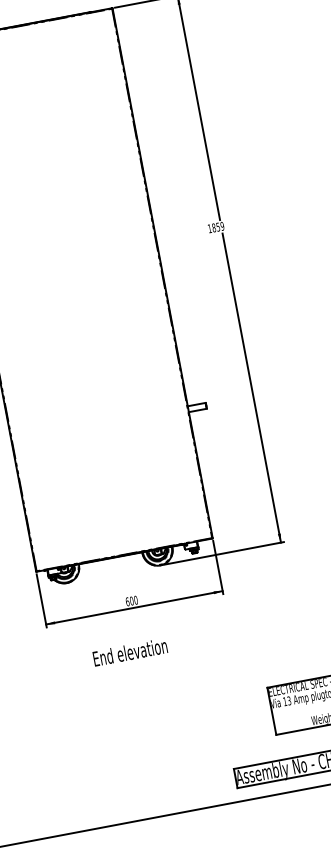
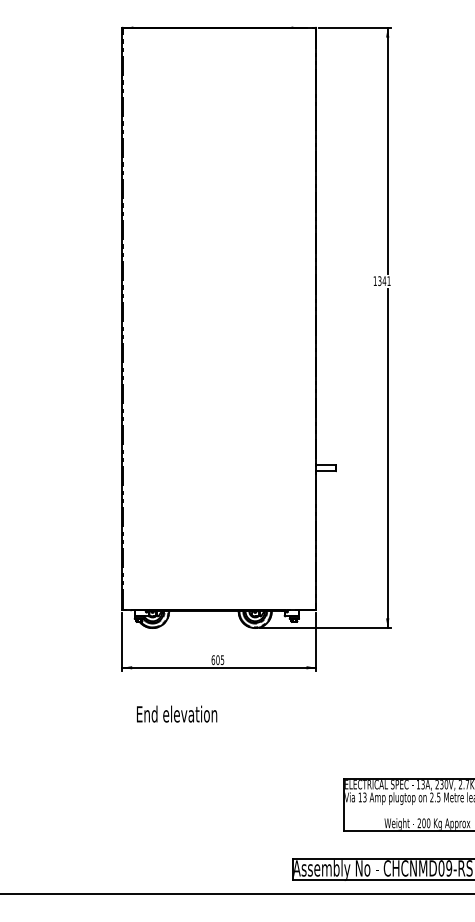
text: (218, 227) -> (384, 281), 1859 -> 1341
text: (135, 599) -> (222, 659), 600 -> 605
text: (130, 651) -> (177, 713), moved

